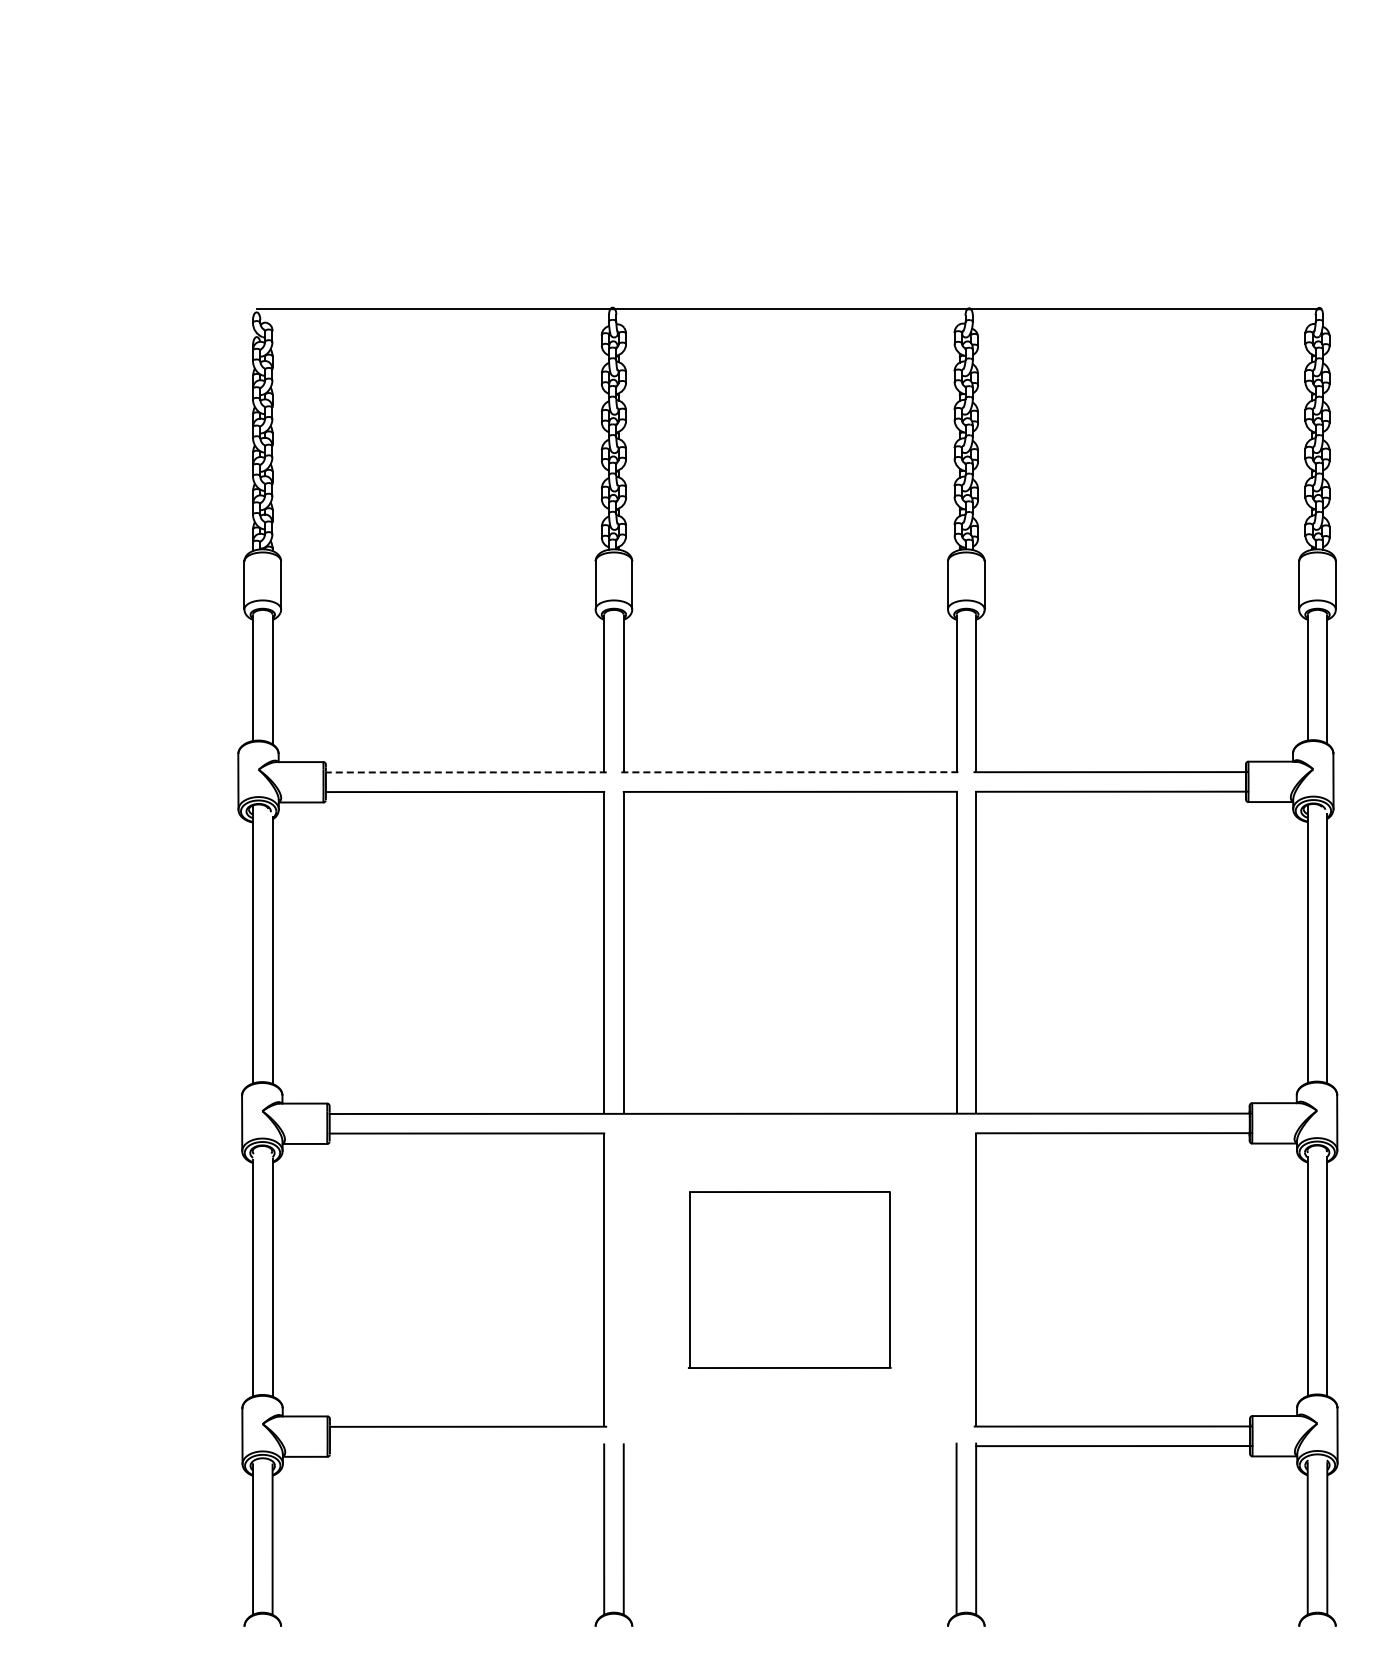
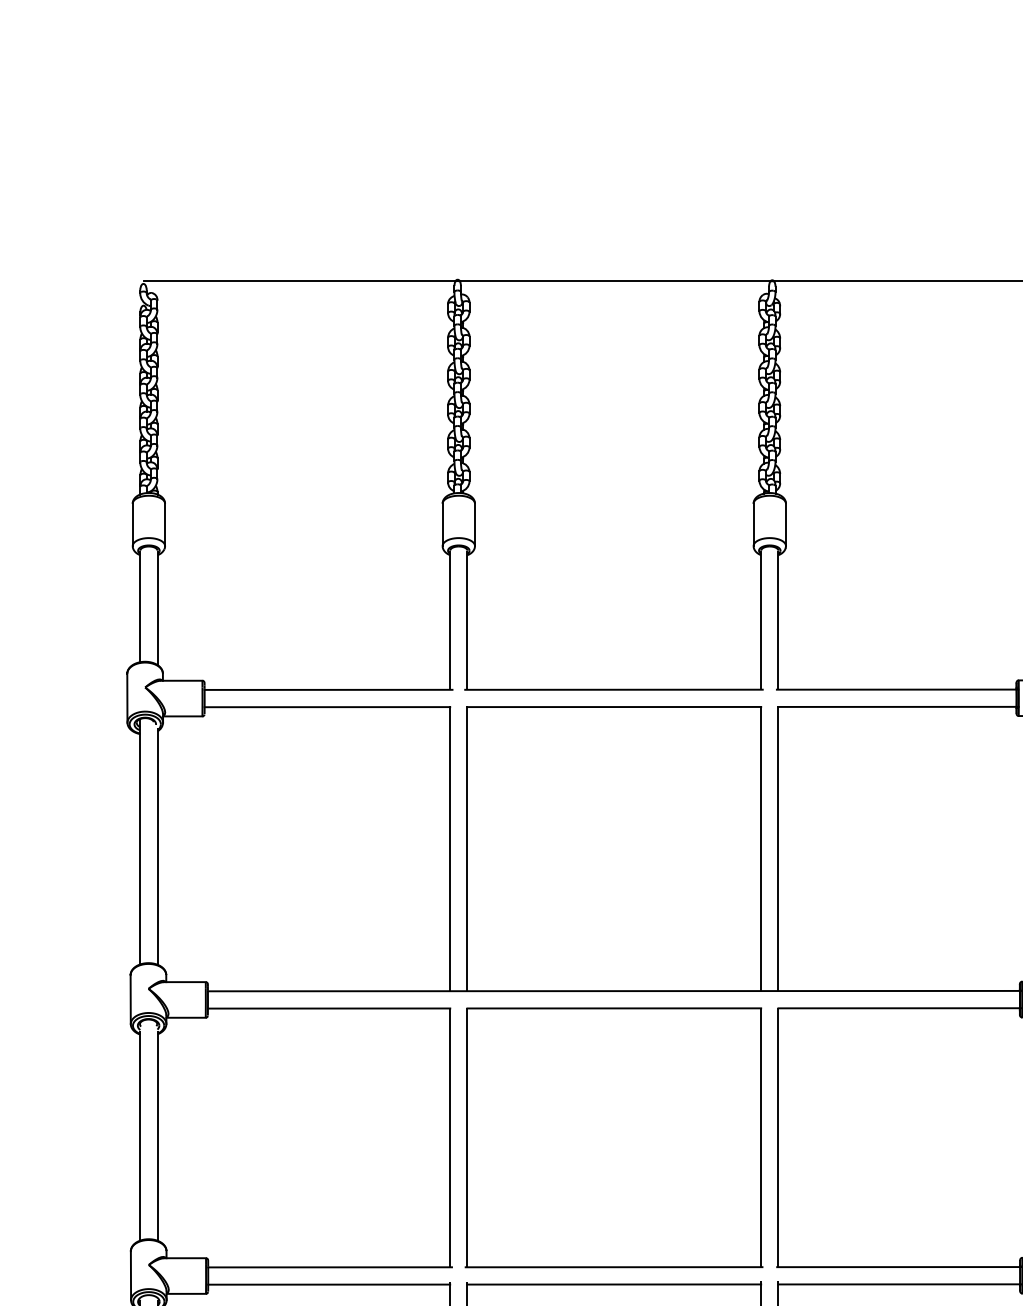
line: (465, 772) -> (327, 689), dashed -> solid
line: (789, 772) -> (613, 689), dashed -> solid
part: (789, 1279) -> (613, 1137), size x1.67
line: (467, 1446) -> (329, 1284), added
line: (789, 1446) -> (613, 1284), added

